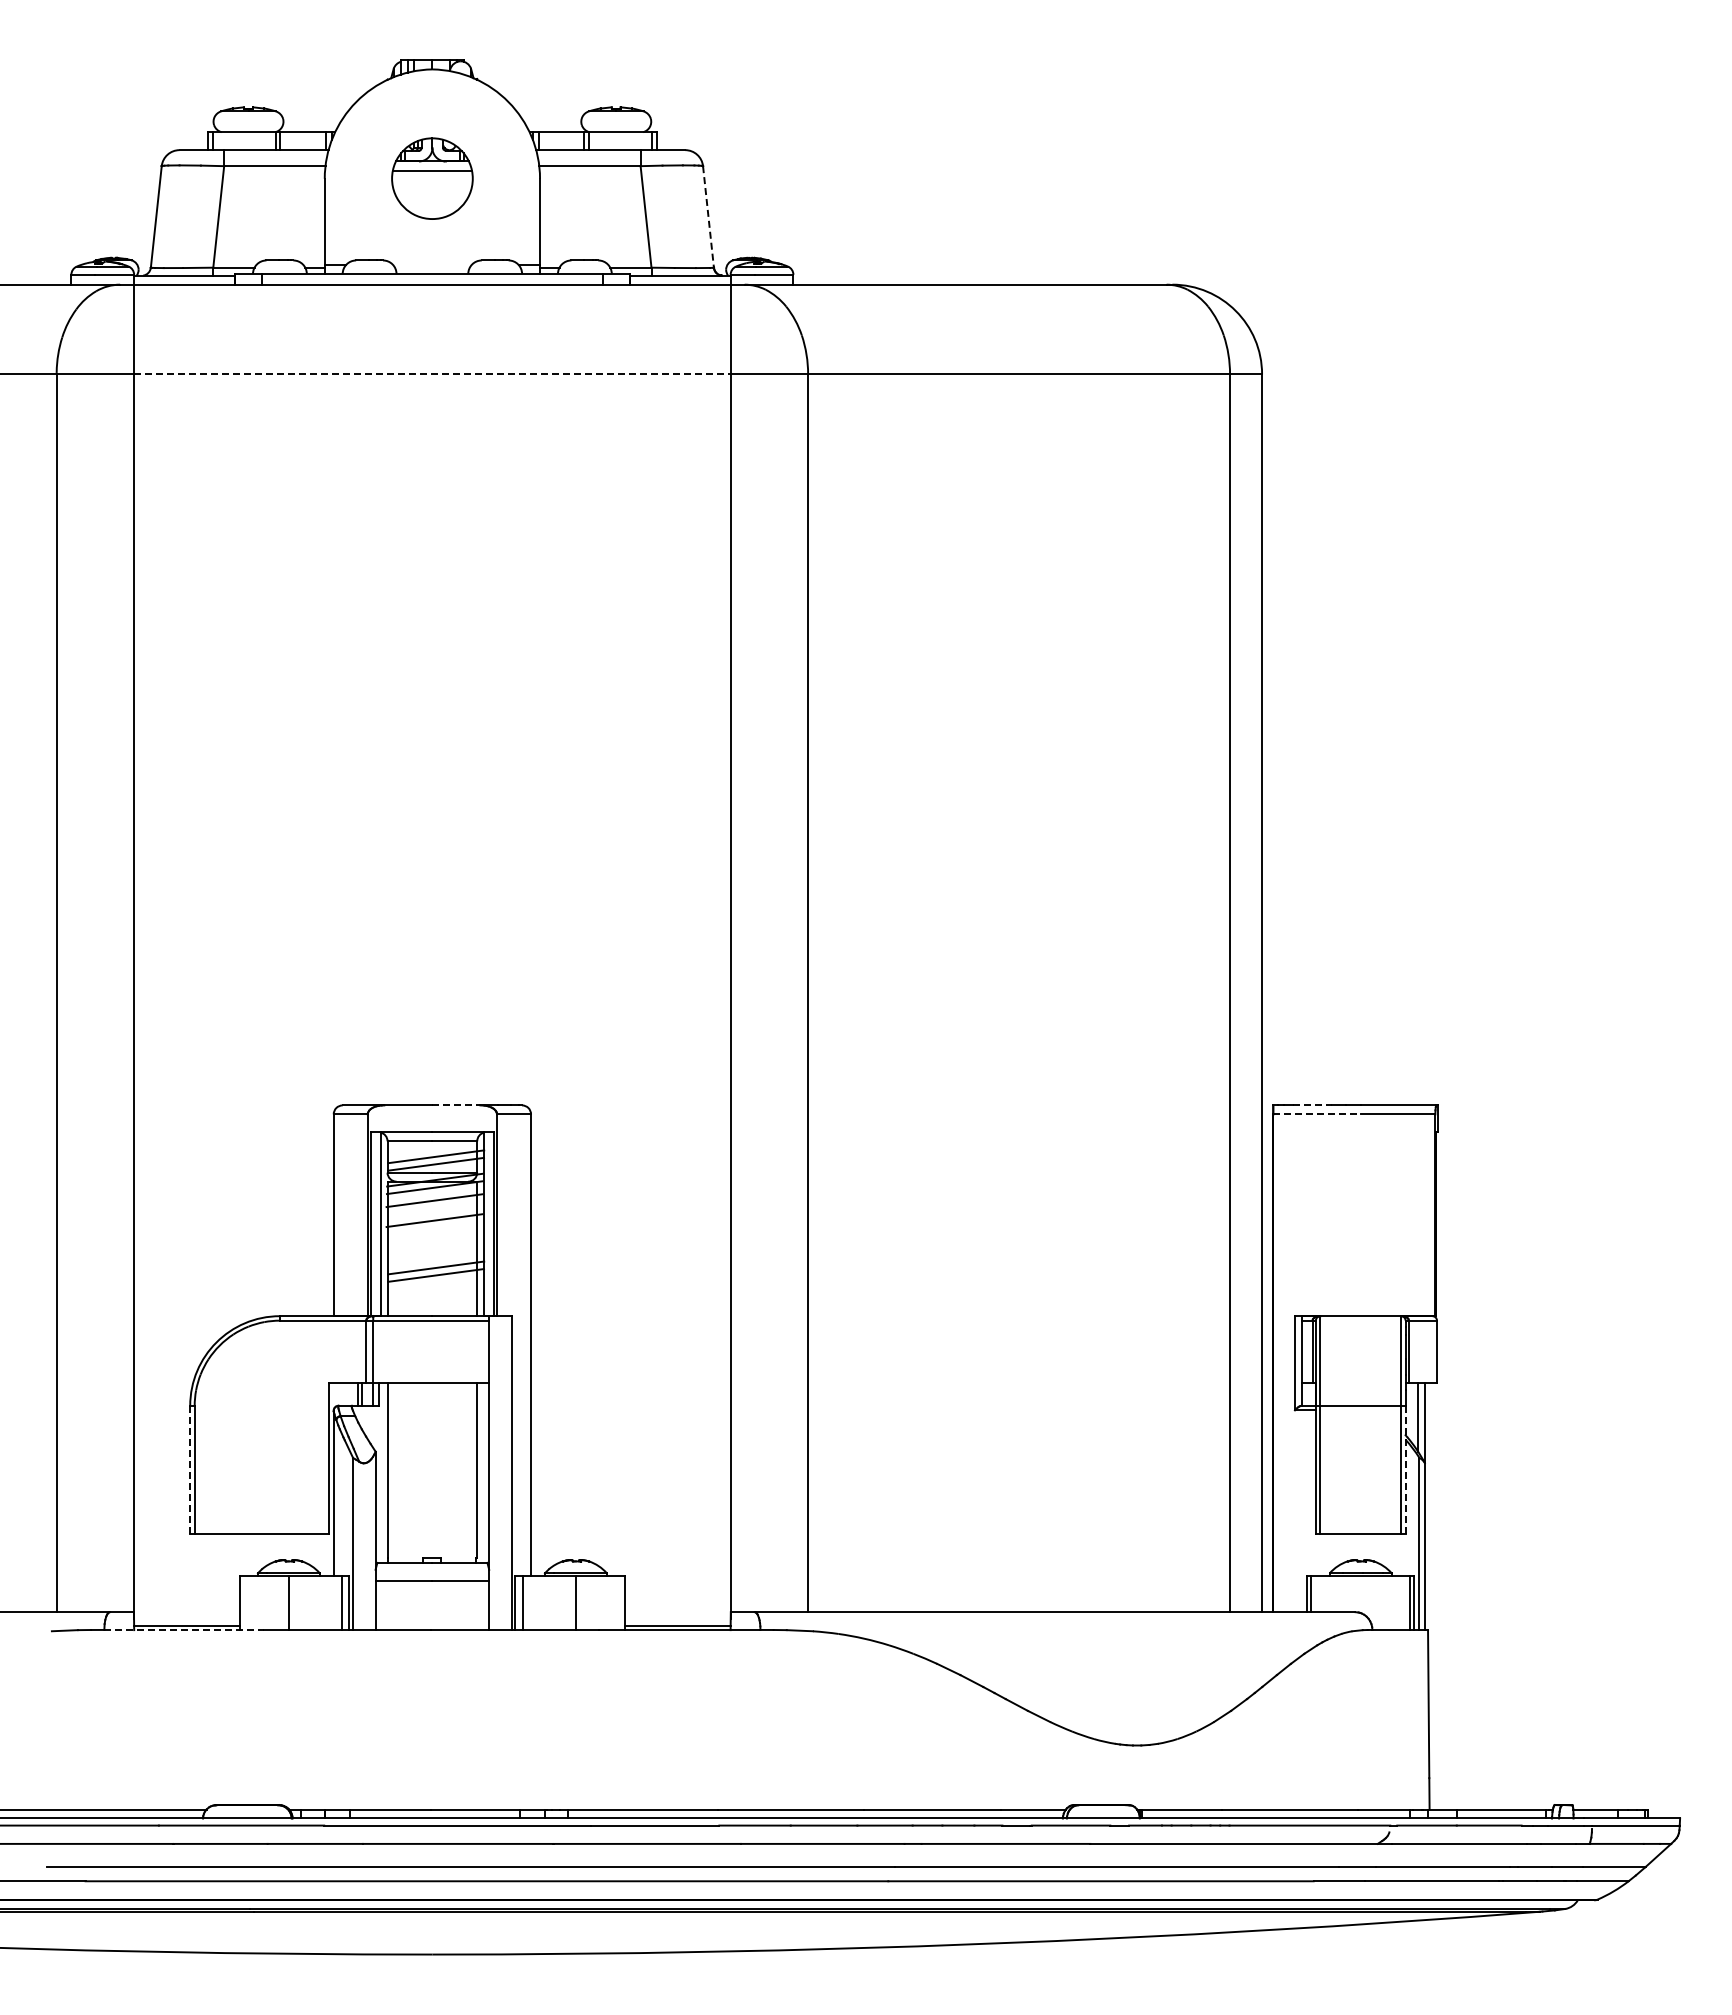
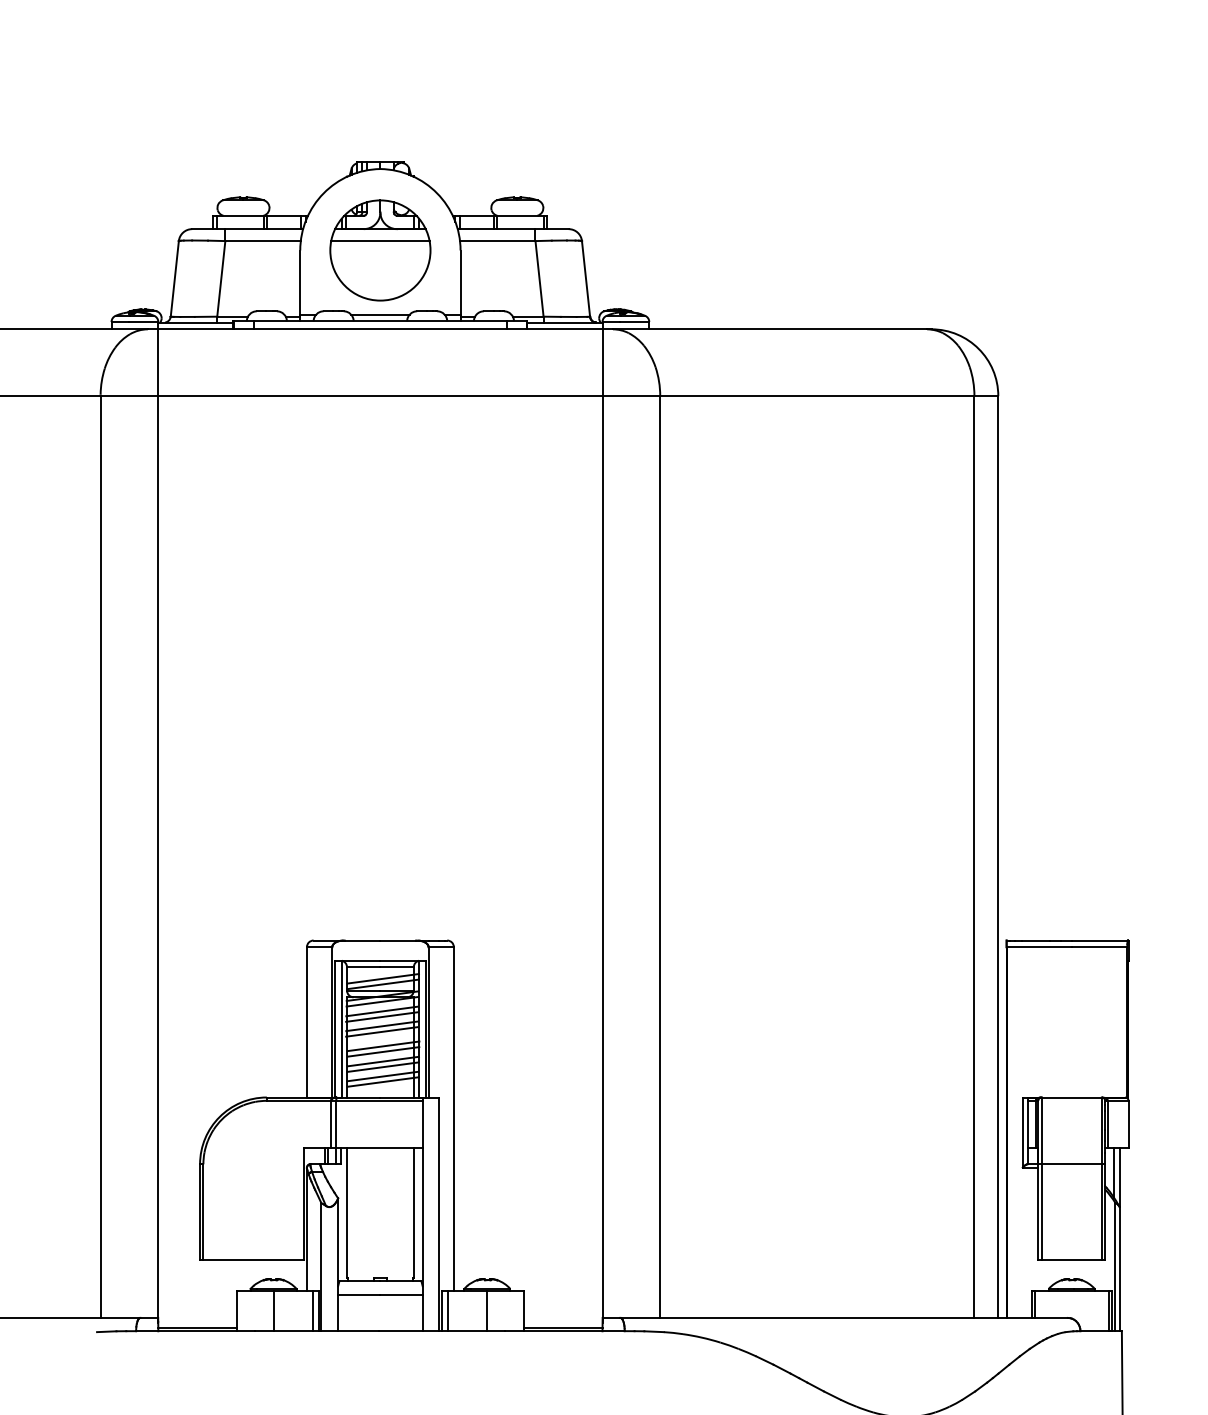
part: (432, 178) -> (380, 250), size x1.67
line: (708, 217) -> (586, 279), dashed -> solid
line: (432, 264) -> (380, 314), added
line: (432, 374) -> (380, 396), dashed -> solid
line: (456, 1105) -> (398, 940), dashed -> solid
line: (1313, 1105) -> (1036, 940), dashed -> solid
line: (1317, 1114) -> (1039, 947), dashed -> solid
line: (434, 1207) -> (381, 1016), added
line: (434, 1227) -> (381, 1031), added
line: (436, 1247) -> (383, 1046), added
line: (436, 1254) -> (383, 1051), added
line: (436, 1287) -> (383, 1076), added
line: (436, 1295) -> (383, 1082), added
line: (190, 1470) -> (200, 1212), dashed -> solid
line: (1405, 1470) -> (1105, 1212), dashed -> solid
line: (184, 1630) -> (195, 1331), dashed -> solid

